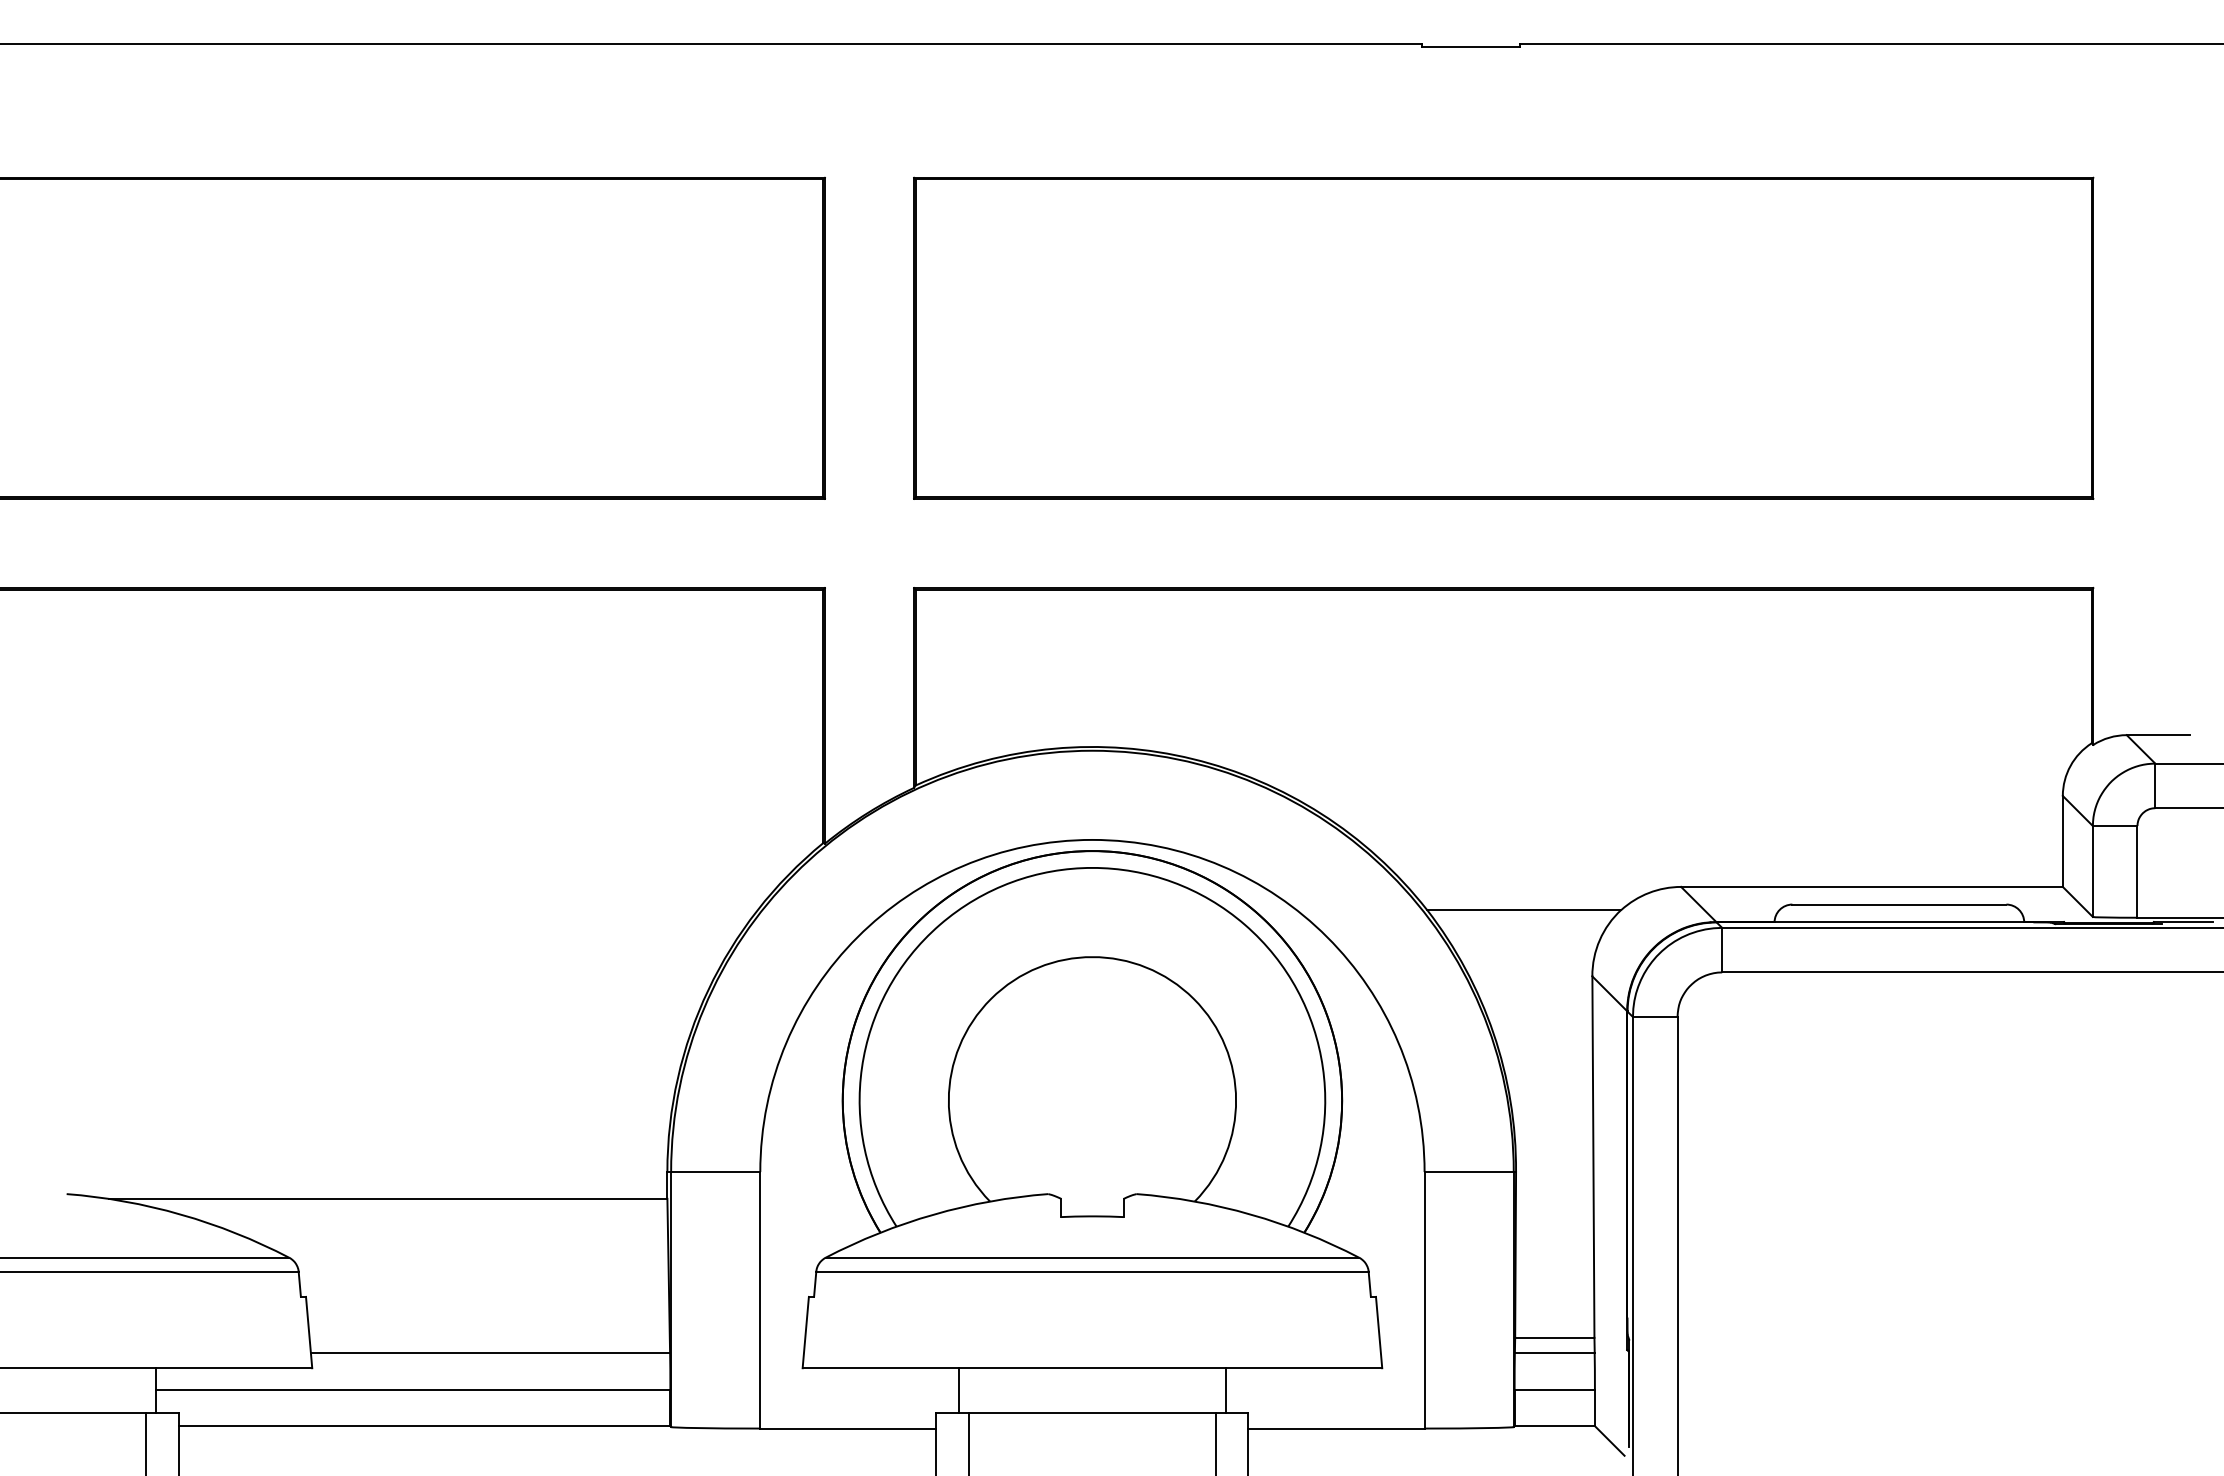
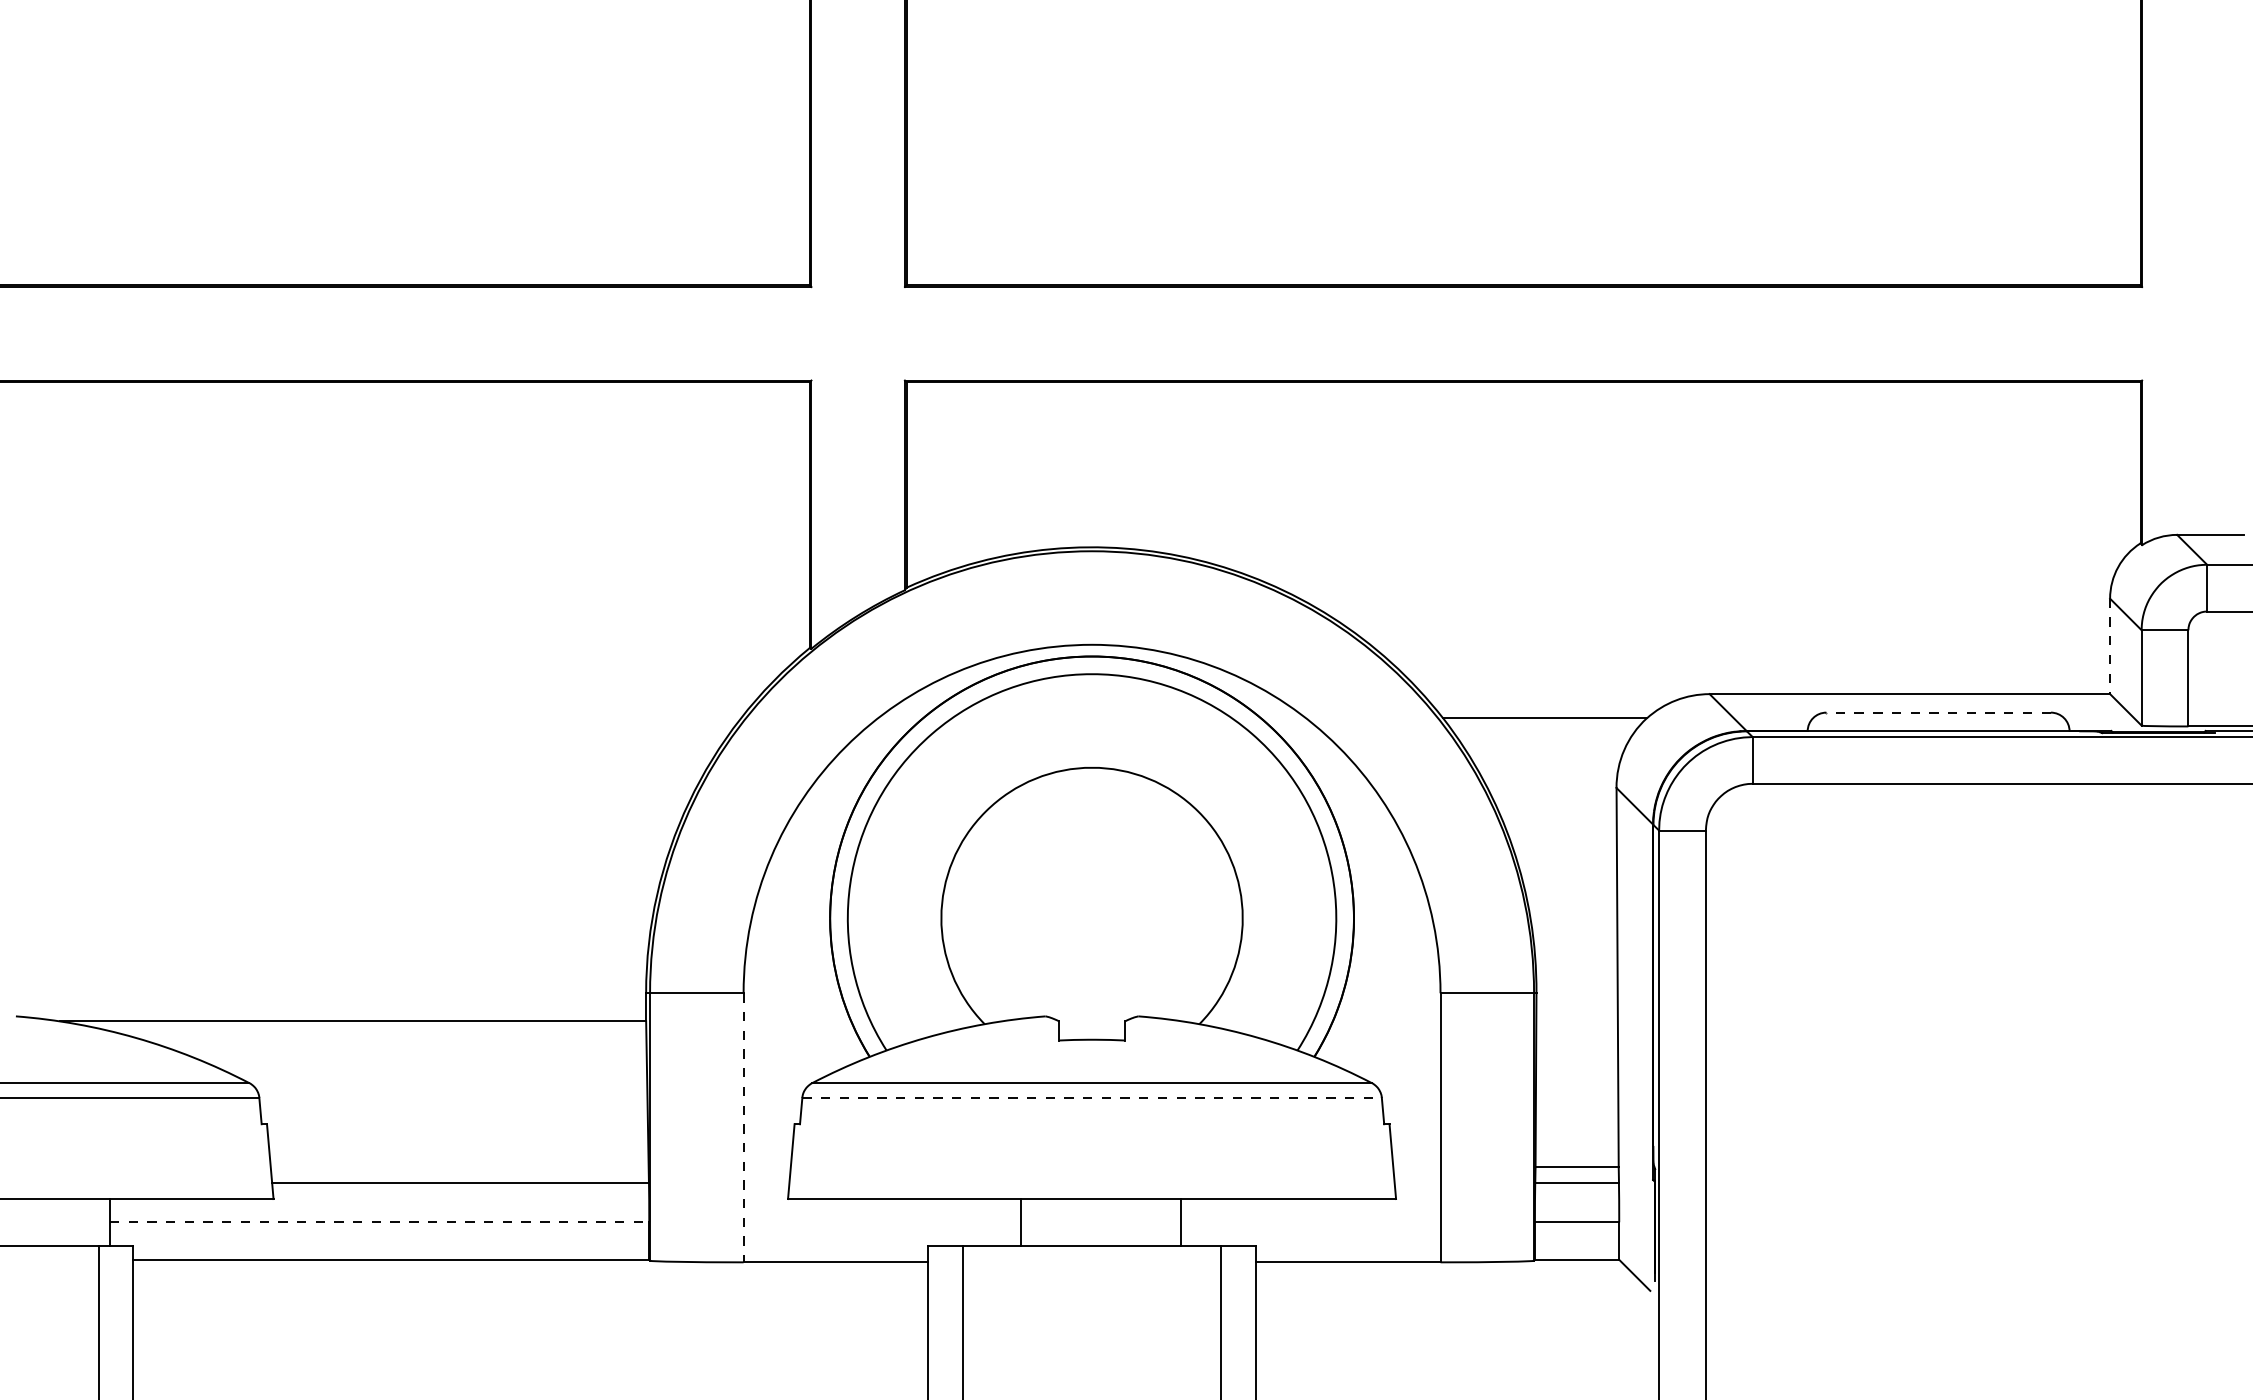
line: (2062, 841) -> (2109, 646), solid -> dashed
line: (1899, 904) -> (1938, 712), solid -> dashed
line: (1092, 1271) -> (1092, 1097), solid -> dashed
line: (760, 1300) -> (743, 1128), solid -> dashed
line: (413, 1390) -> (379, 1222), solid -> dashed
line: (958, 1390) -> (1020, 1222), moved
line: (1226, 1390) -> (1181, 1222), moved

